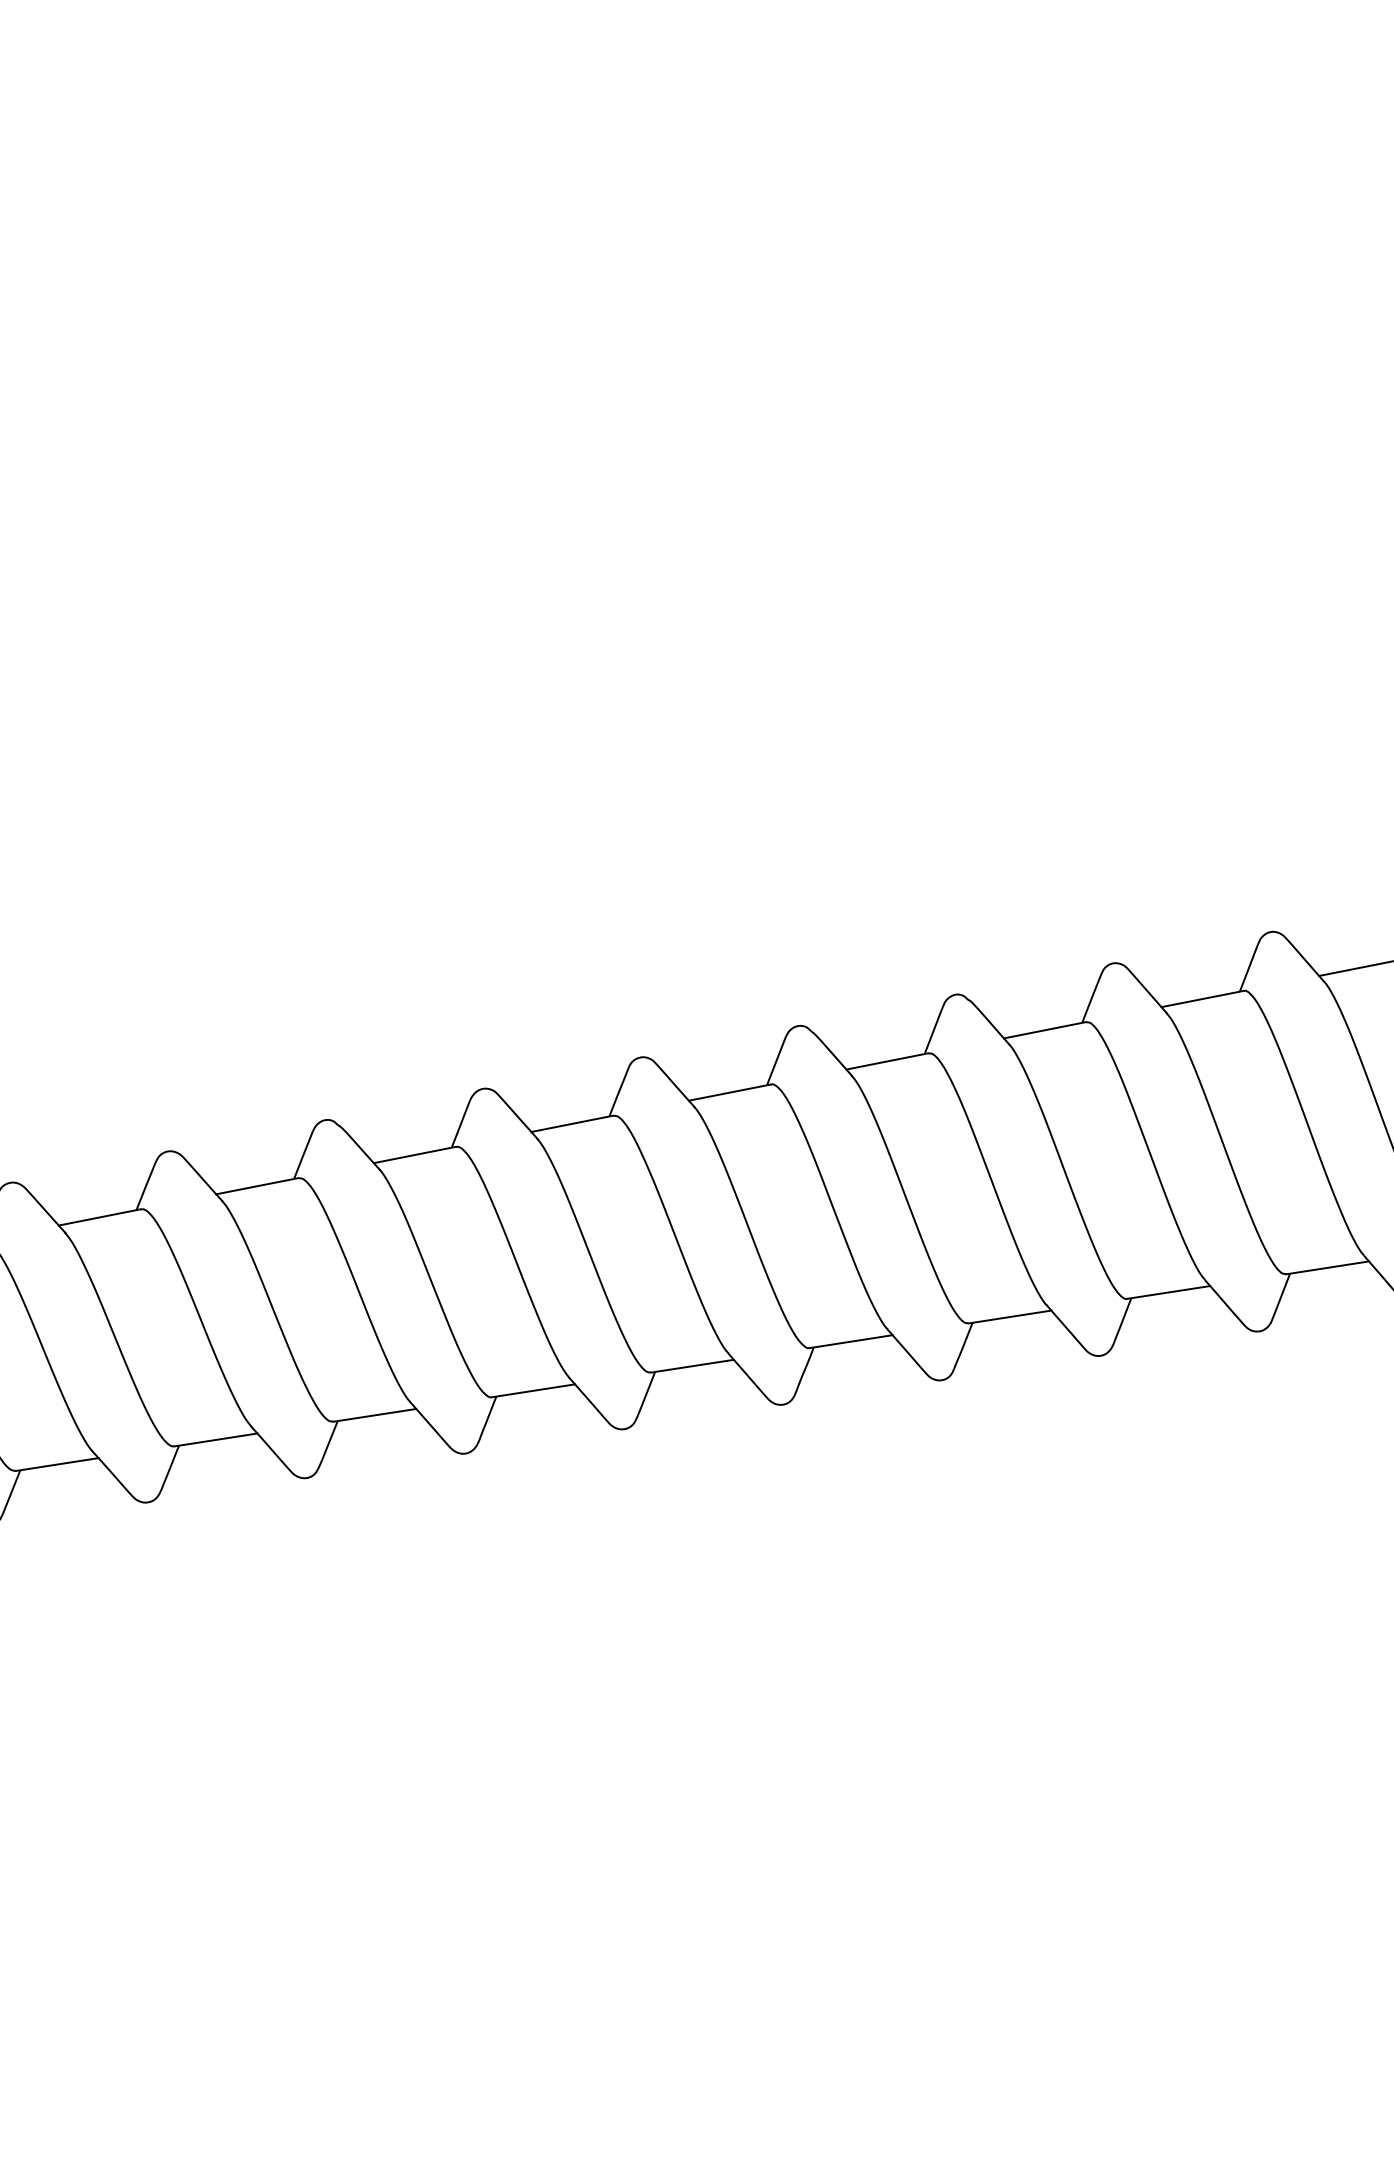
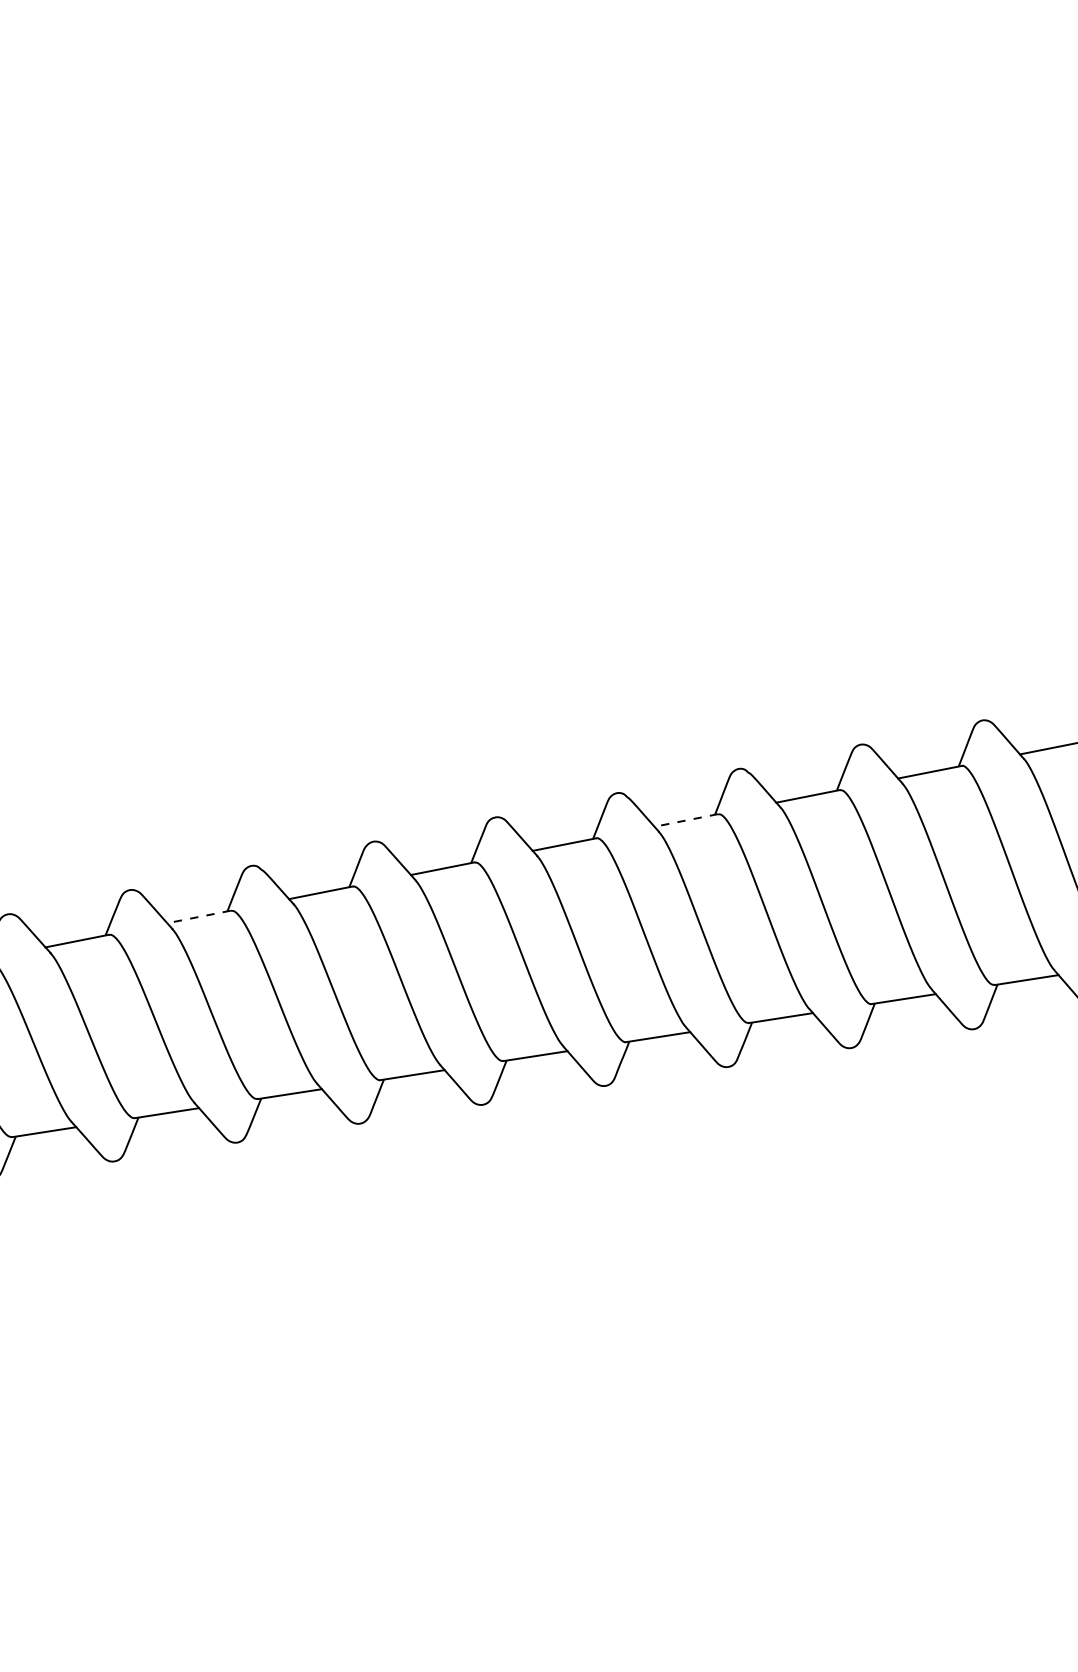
line: (887, 1061) -> (686, 820), solid -> dashed
line: (257, 1186) -> (199, 917), solid -> dashed

